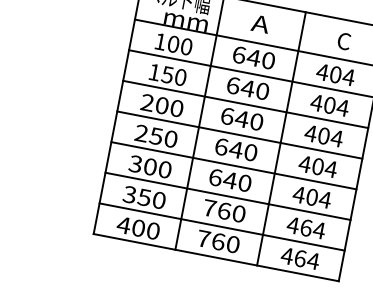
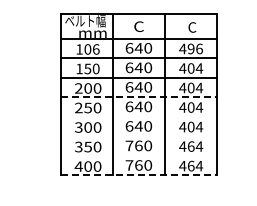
text: (259, 23) -> (138, 26), A -> C
text: (185, 46) -> (95, 49), 100 -> 106
text: (342, 75) -> (195, 48), 404 -> 496
line: (240, 135) -> (139, 97), solid -> dashed
line: (234, 165) -> (139, 116), removed
line: (228, 196) -> (139, 136), removed
line: (222, 226) -> (139, 155), removed
line: (216, 257) -> (139, 175), solid -> dashed

